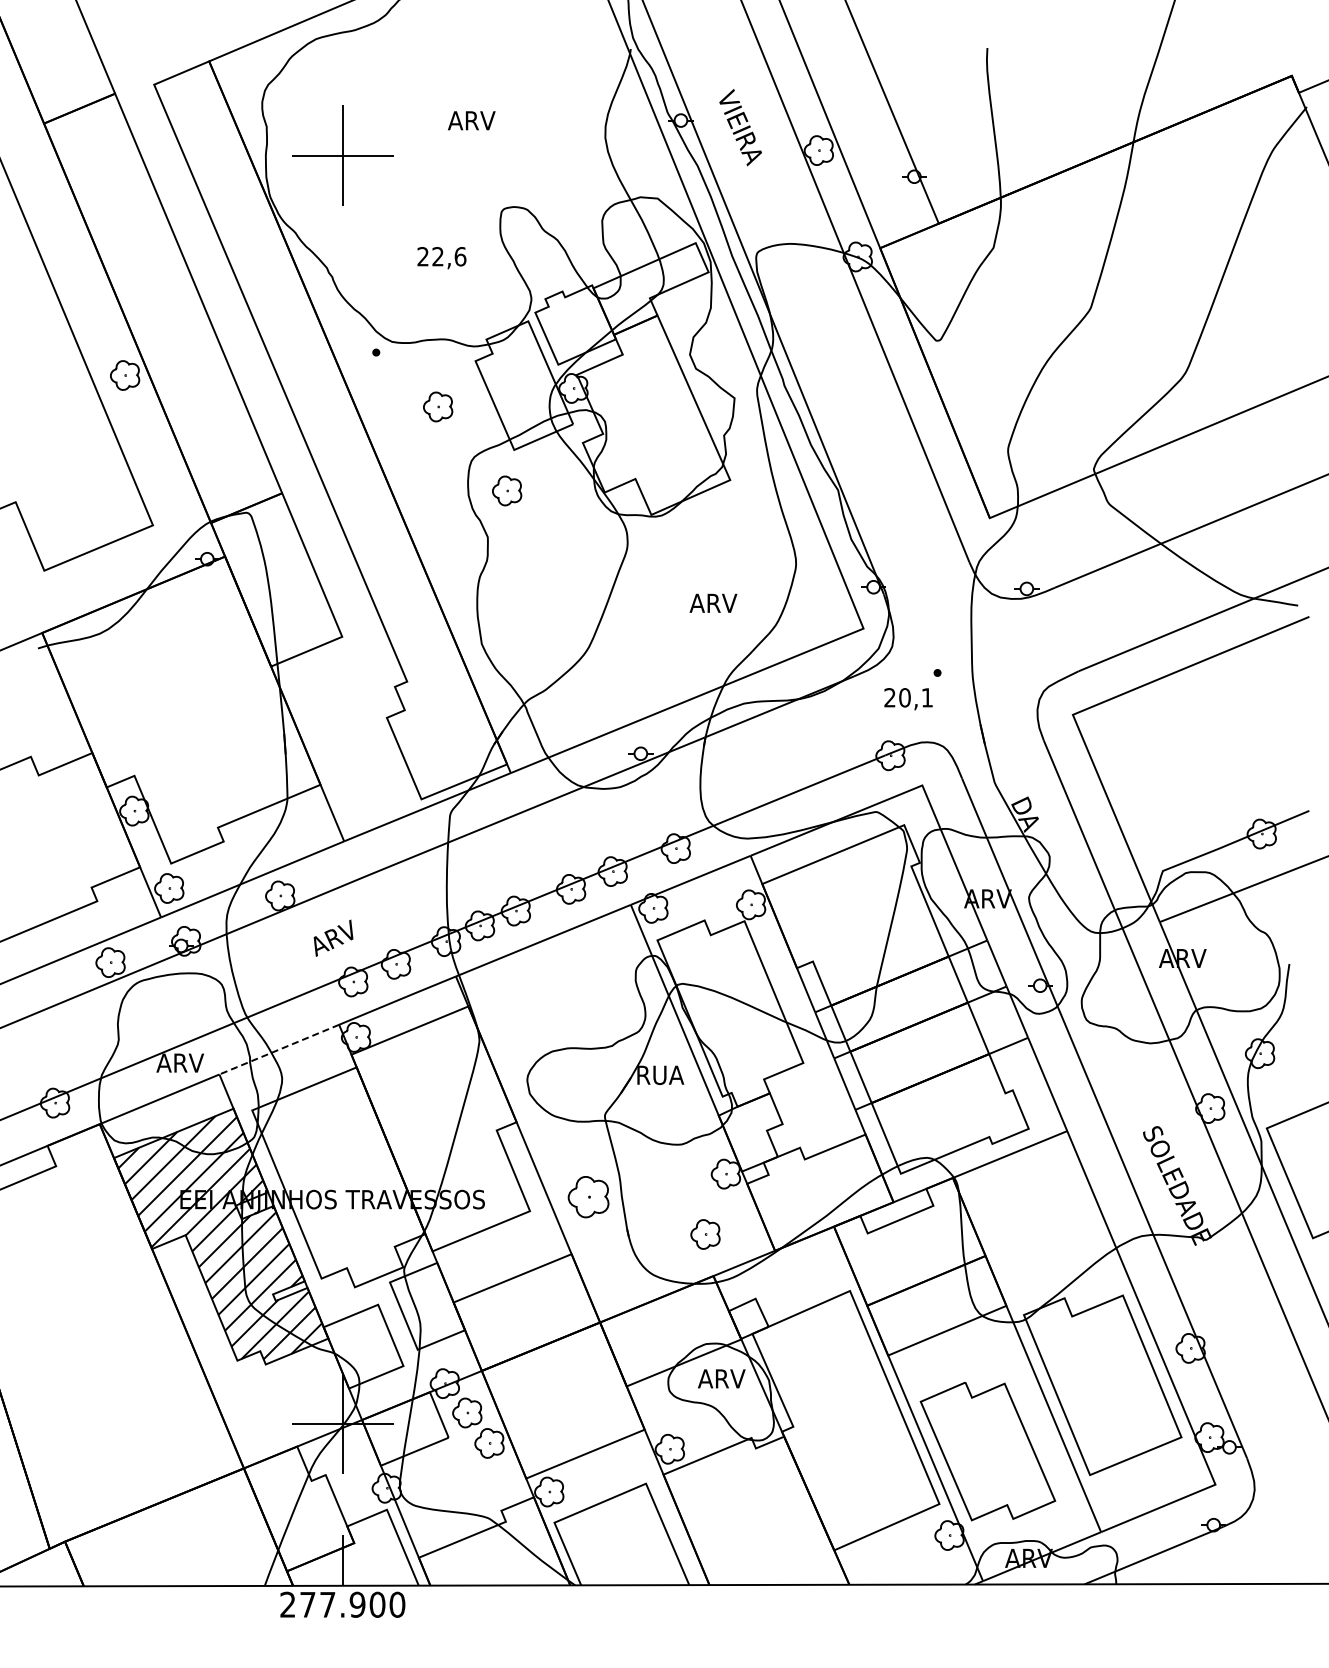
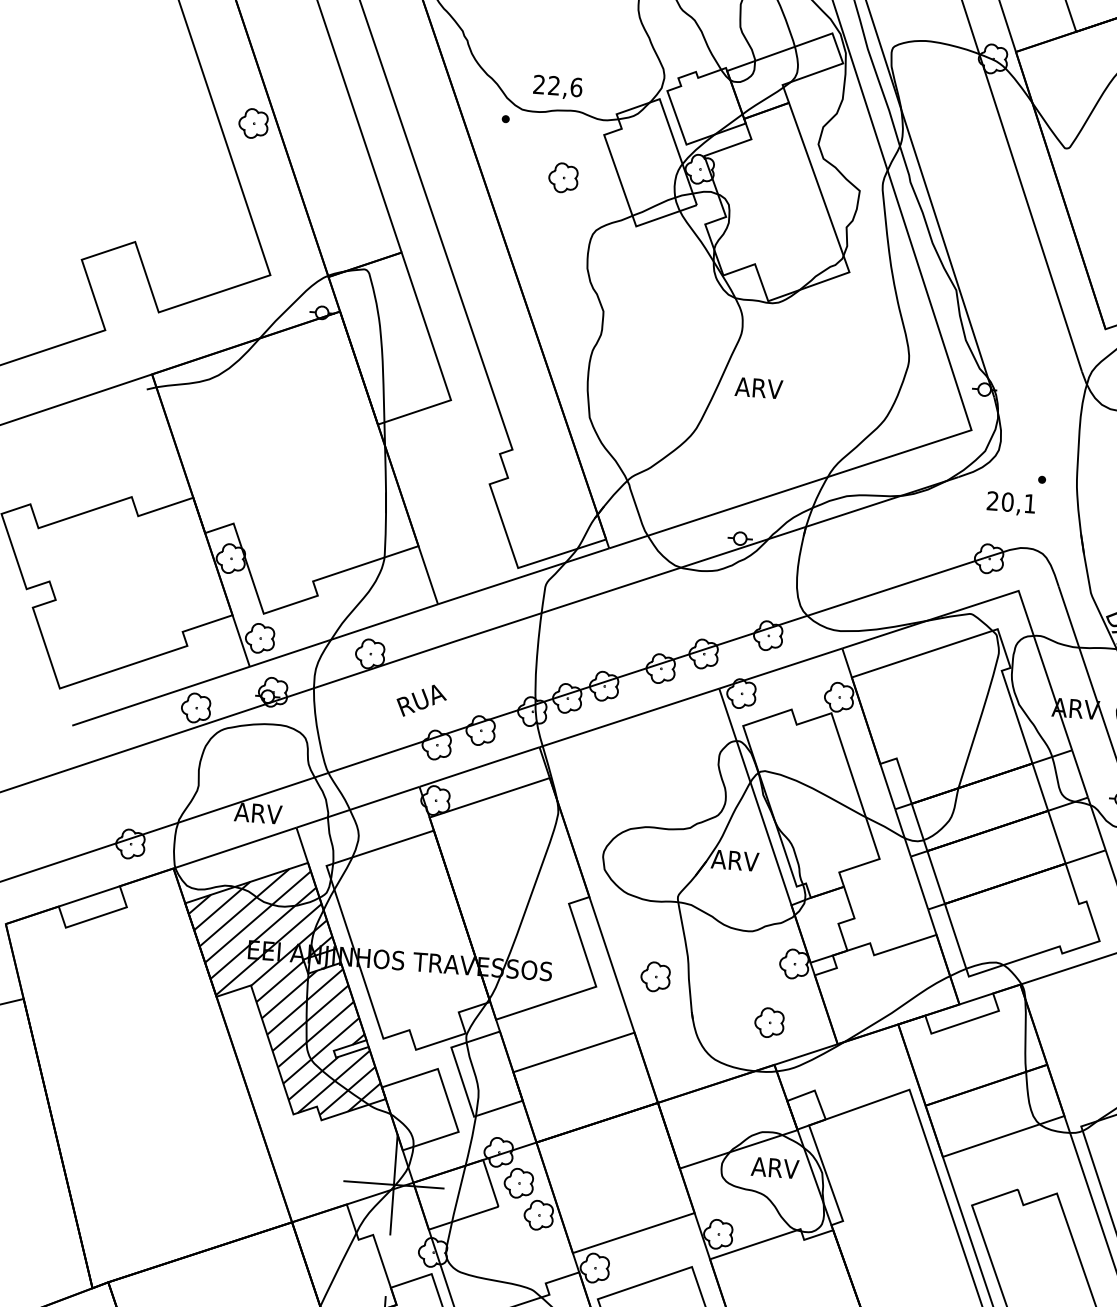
text: (441, 258) -> (557, 87), moved
part: (507, 490) -> (626, 266), removed
text: (713, 602) -> (759, 387), moved
text: (334, 937) -> (421, 699), ARV -> RUA
line: (279, 1049) -> (358, 807), dashed -> solid
text: (659, 1074) -> (735, 859), RUA -> ARV
part: (588, 1196) -> (655, 976), size x0.71

